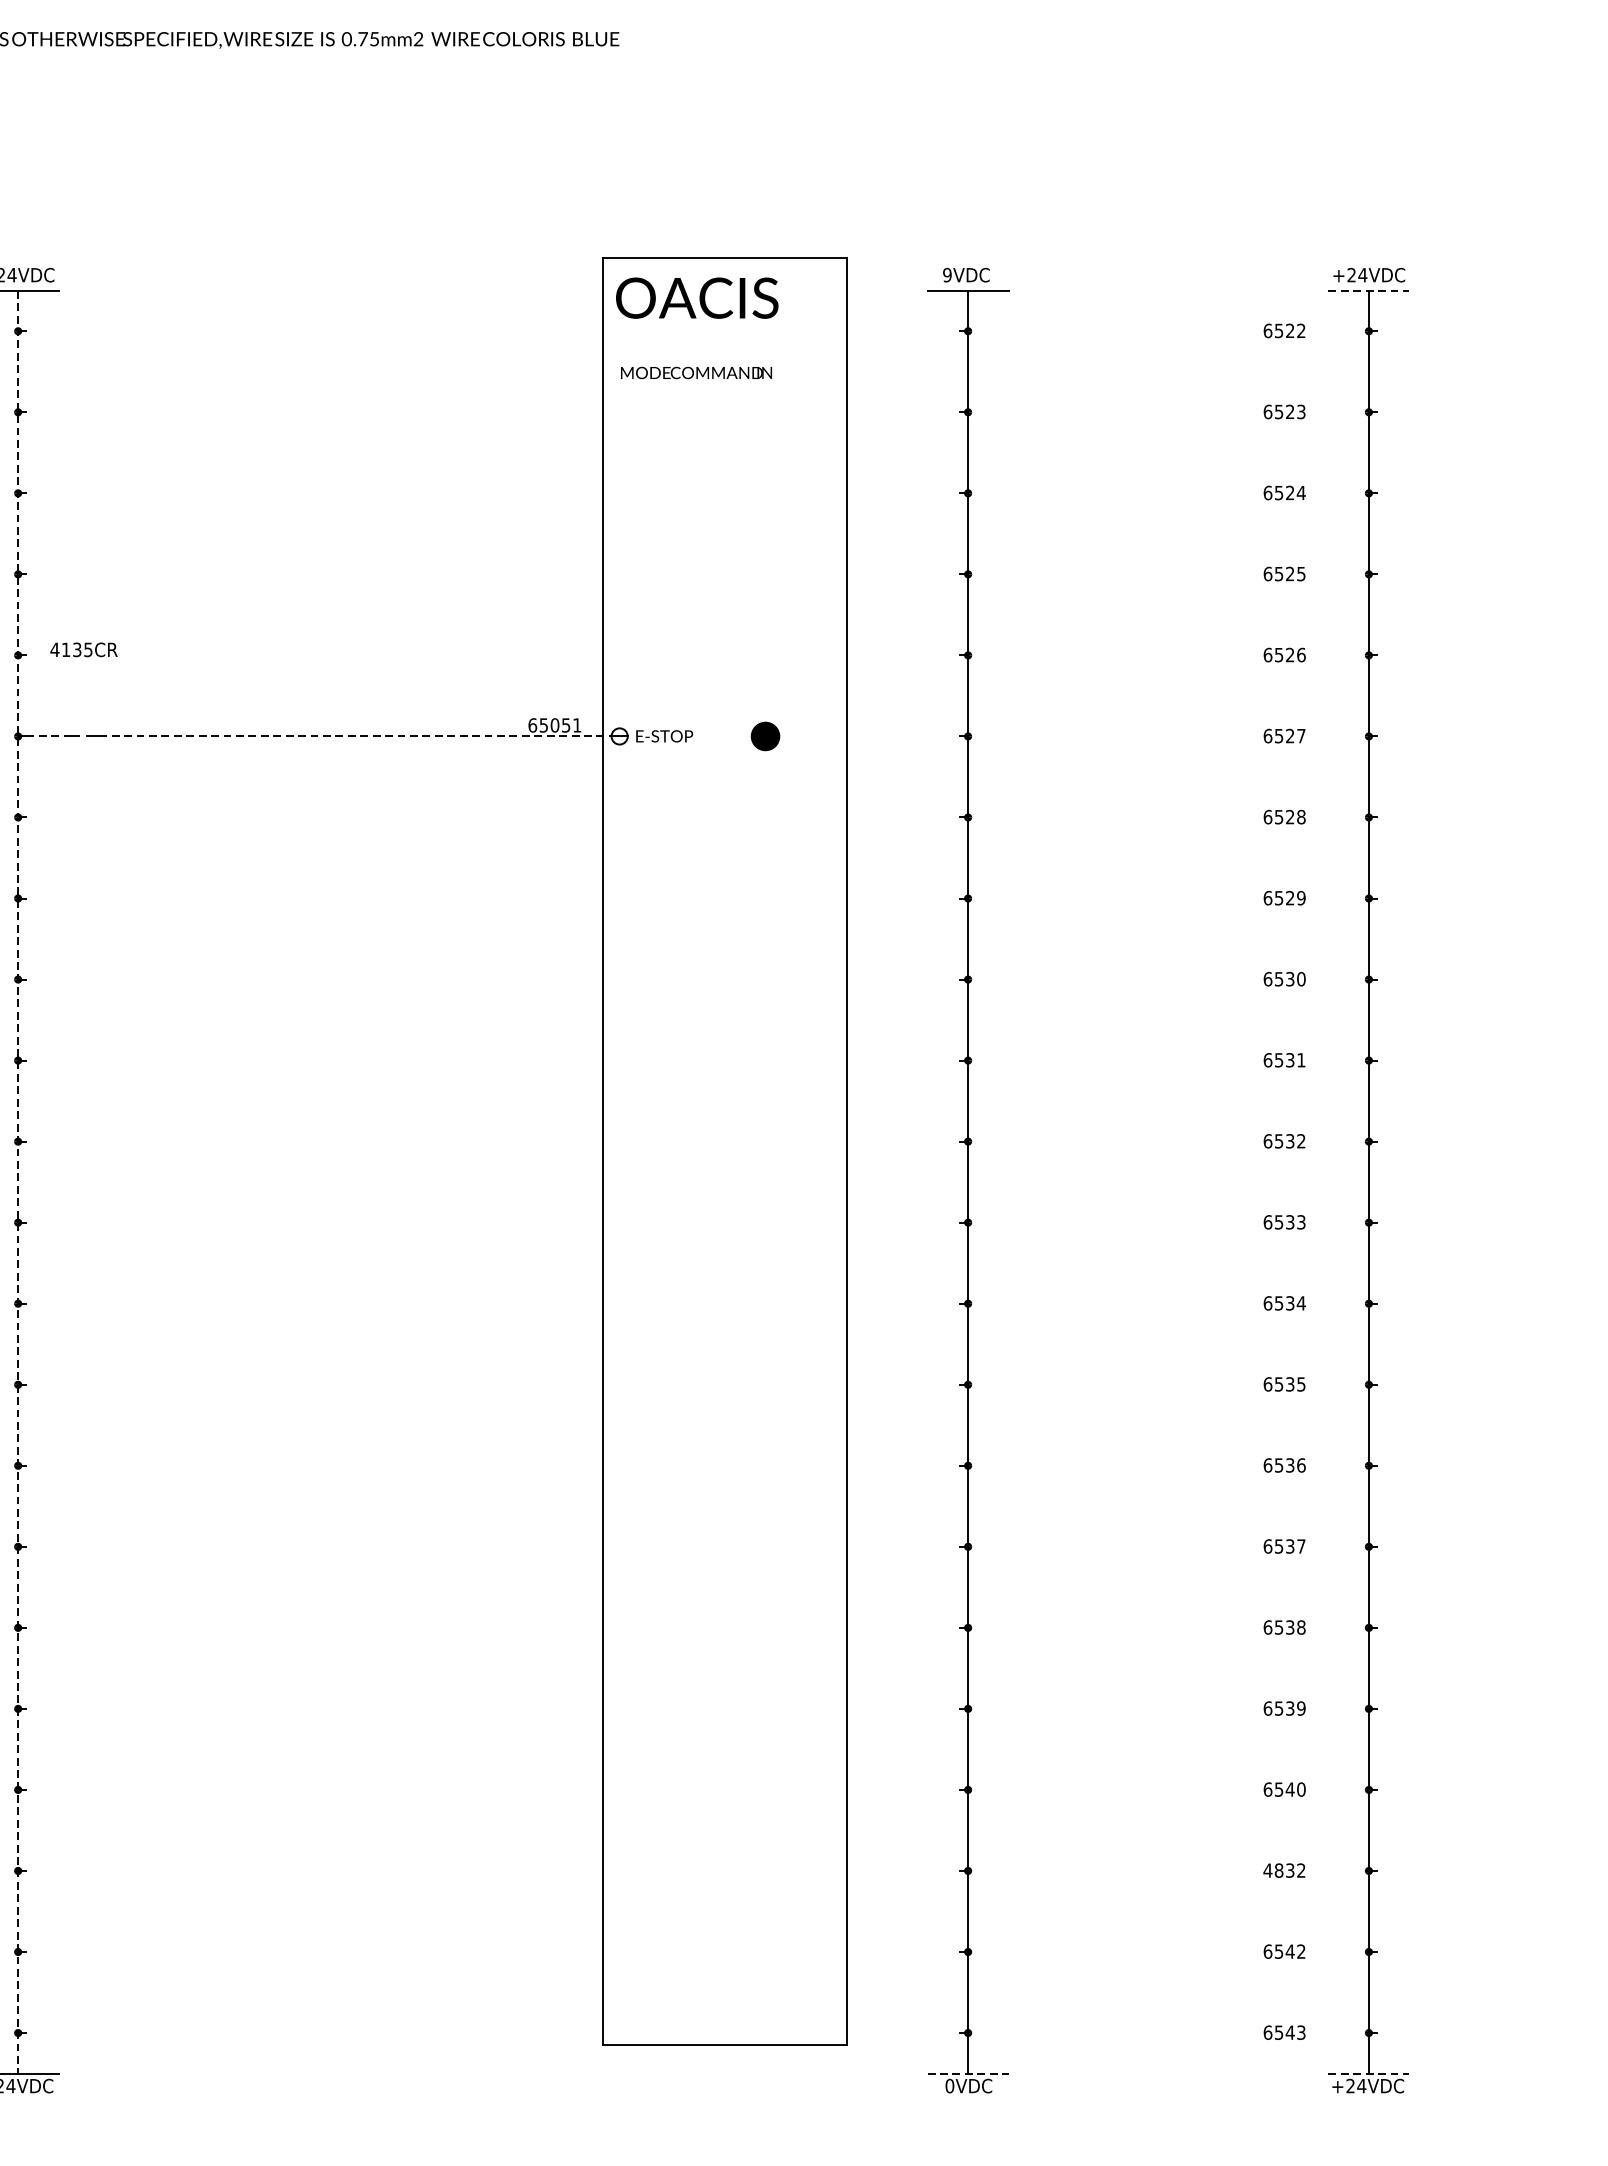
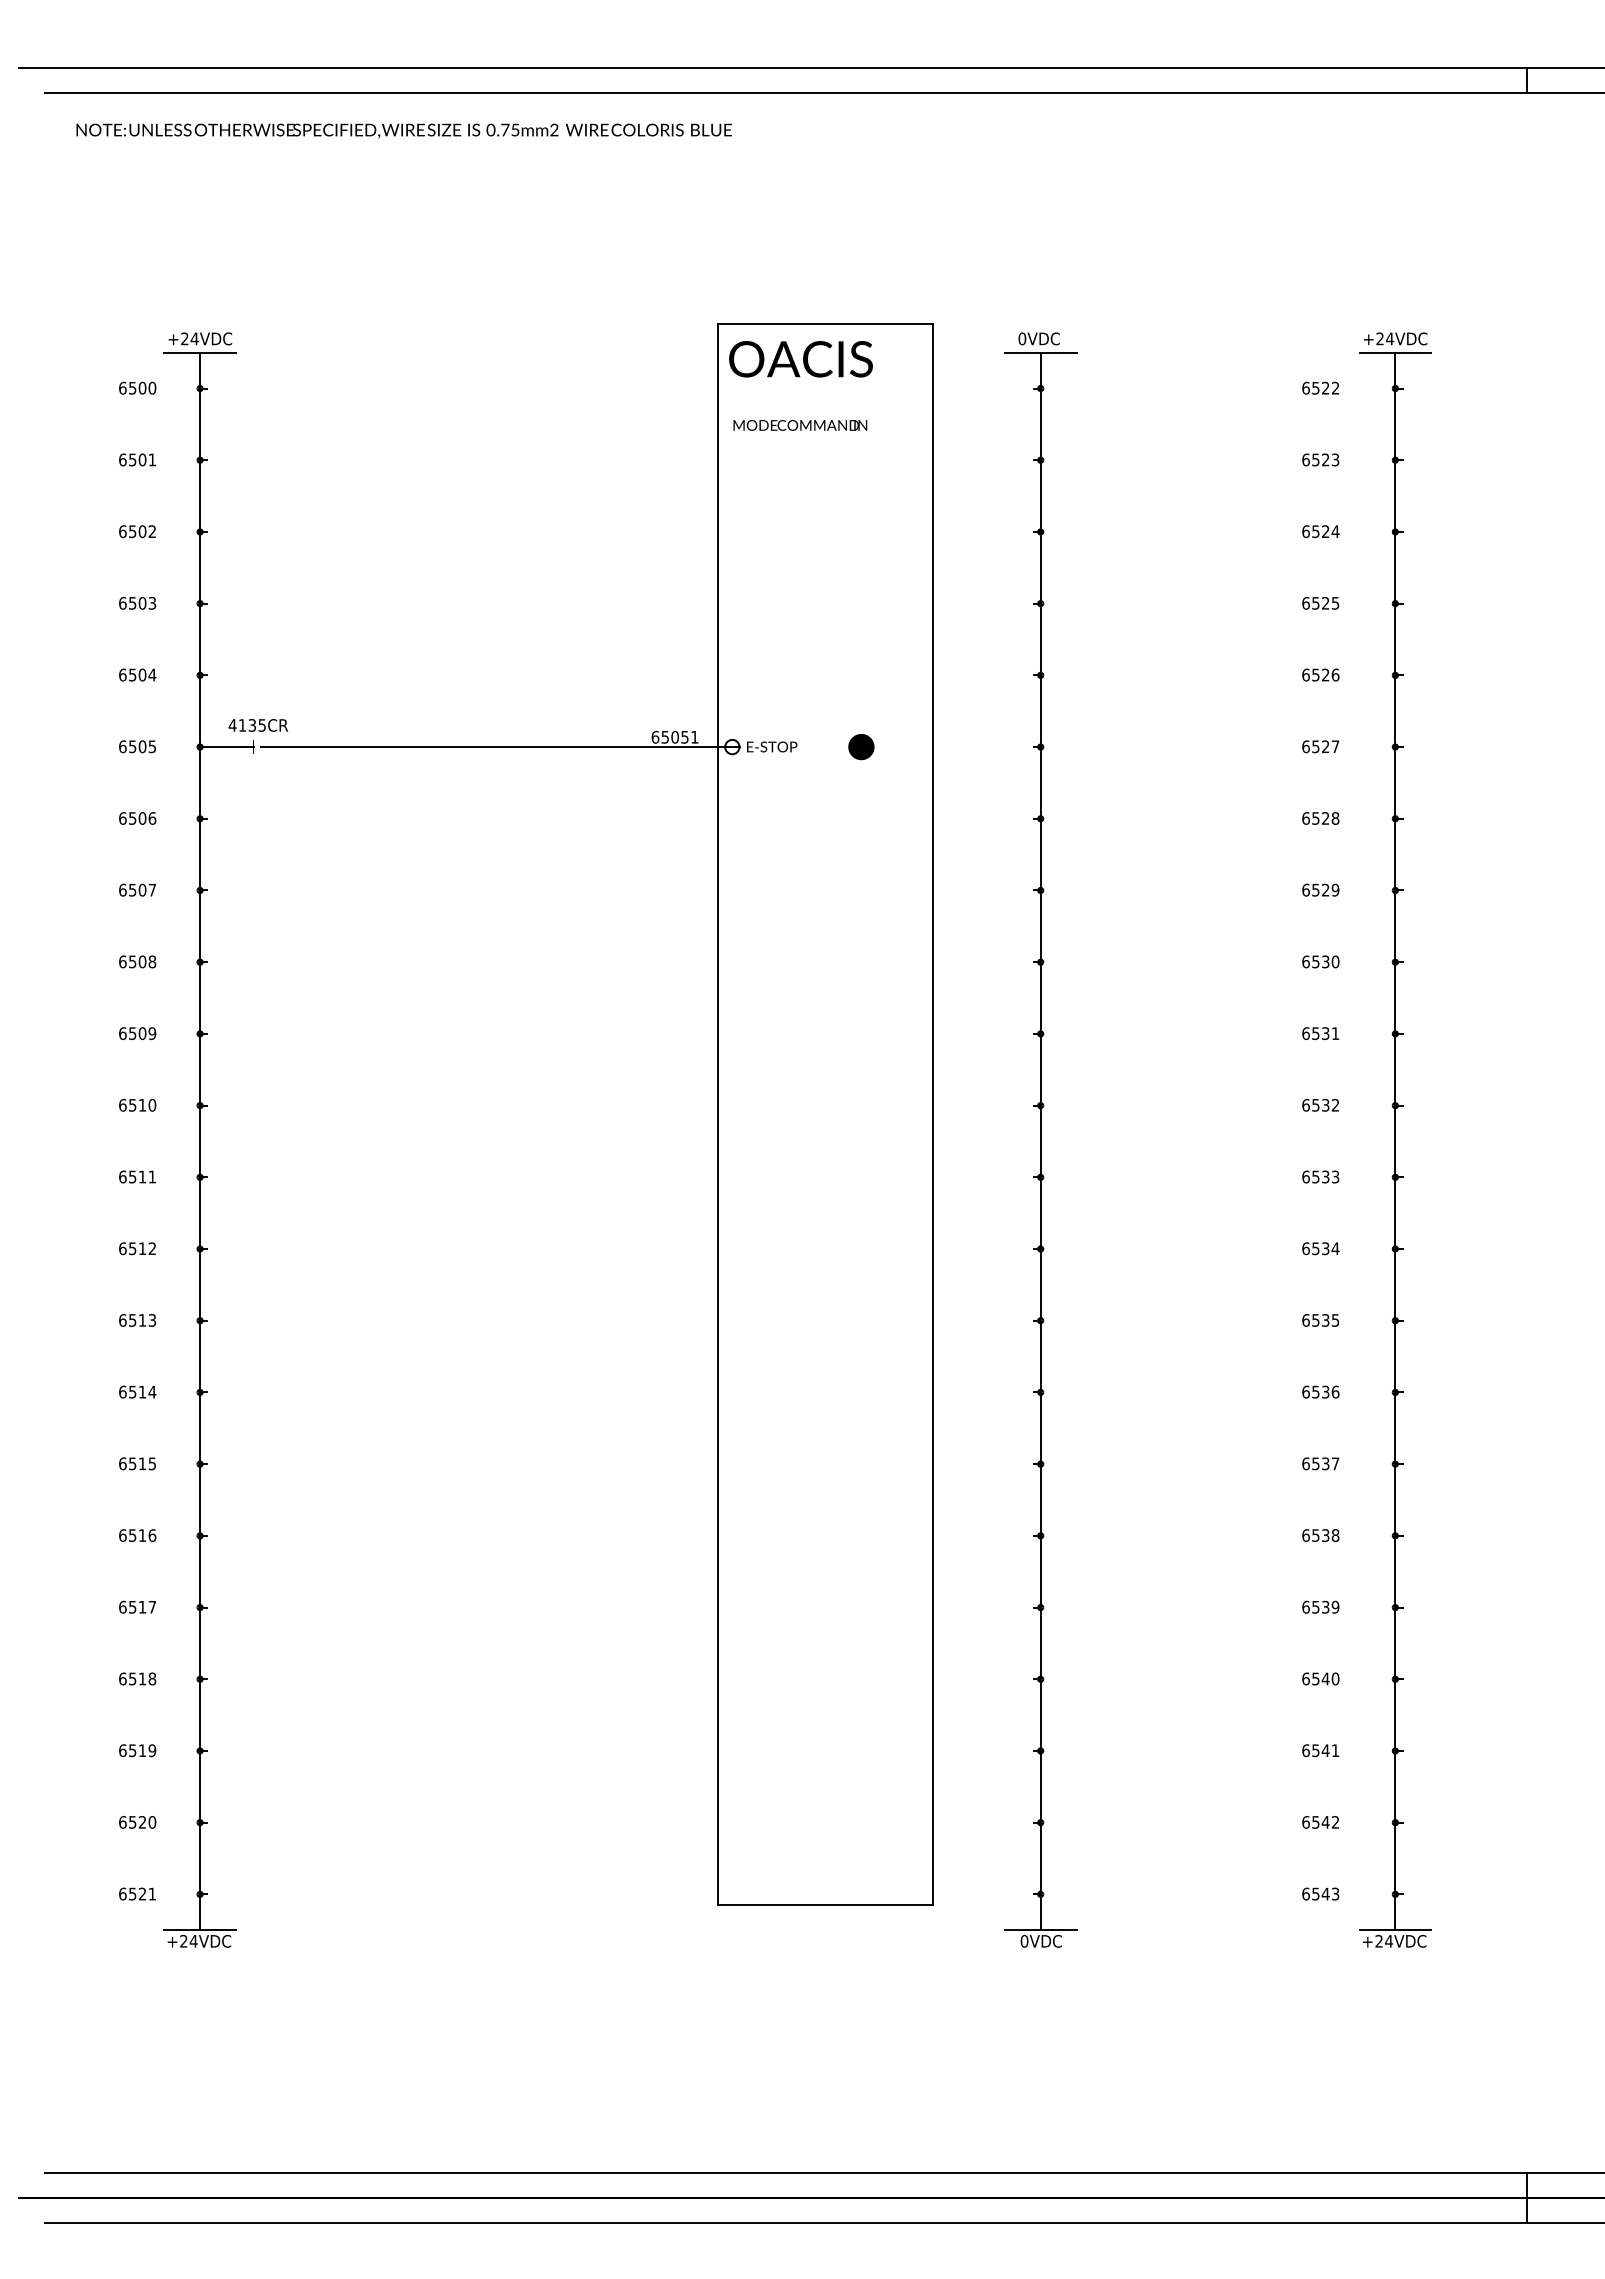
text: (947, 274) -> (1022, 338), 9VDC -> 0VDC
line: (1369, 290) -> (1395, 352), dashed -> solid
text: (84, 649) -> (258, 725), moved
line: (46, 736) -> (225, 747), dashed -> solid
line: (355, 736) -> (498, 747), dashed -> solid
line: (18, 1182) -> (200, 1141), dashed -> solid
text: (1284, 1870) -> (1320, 1750), 4832 -> 6541
line: (967, 2073) -> (1040, 1930), dashed -> solid
line: (1369, 2073) -> (1395, 1930), dashed -> solid

